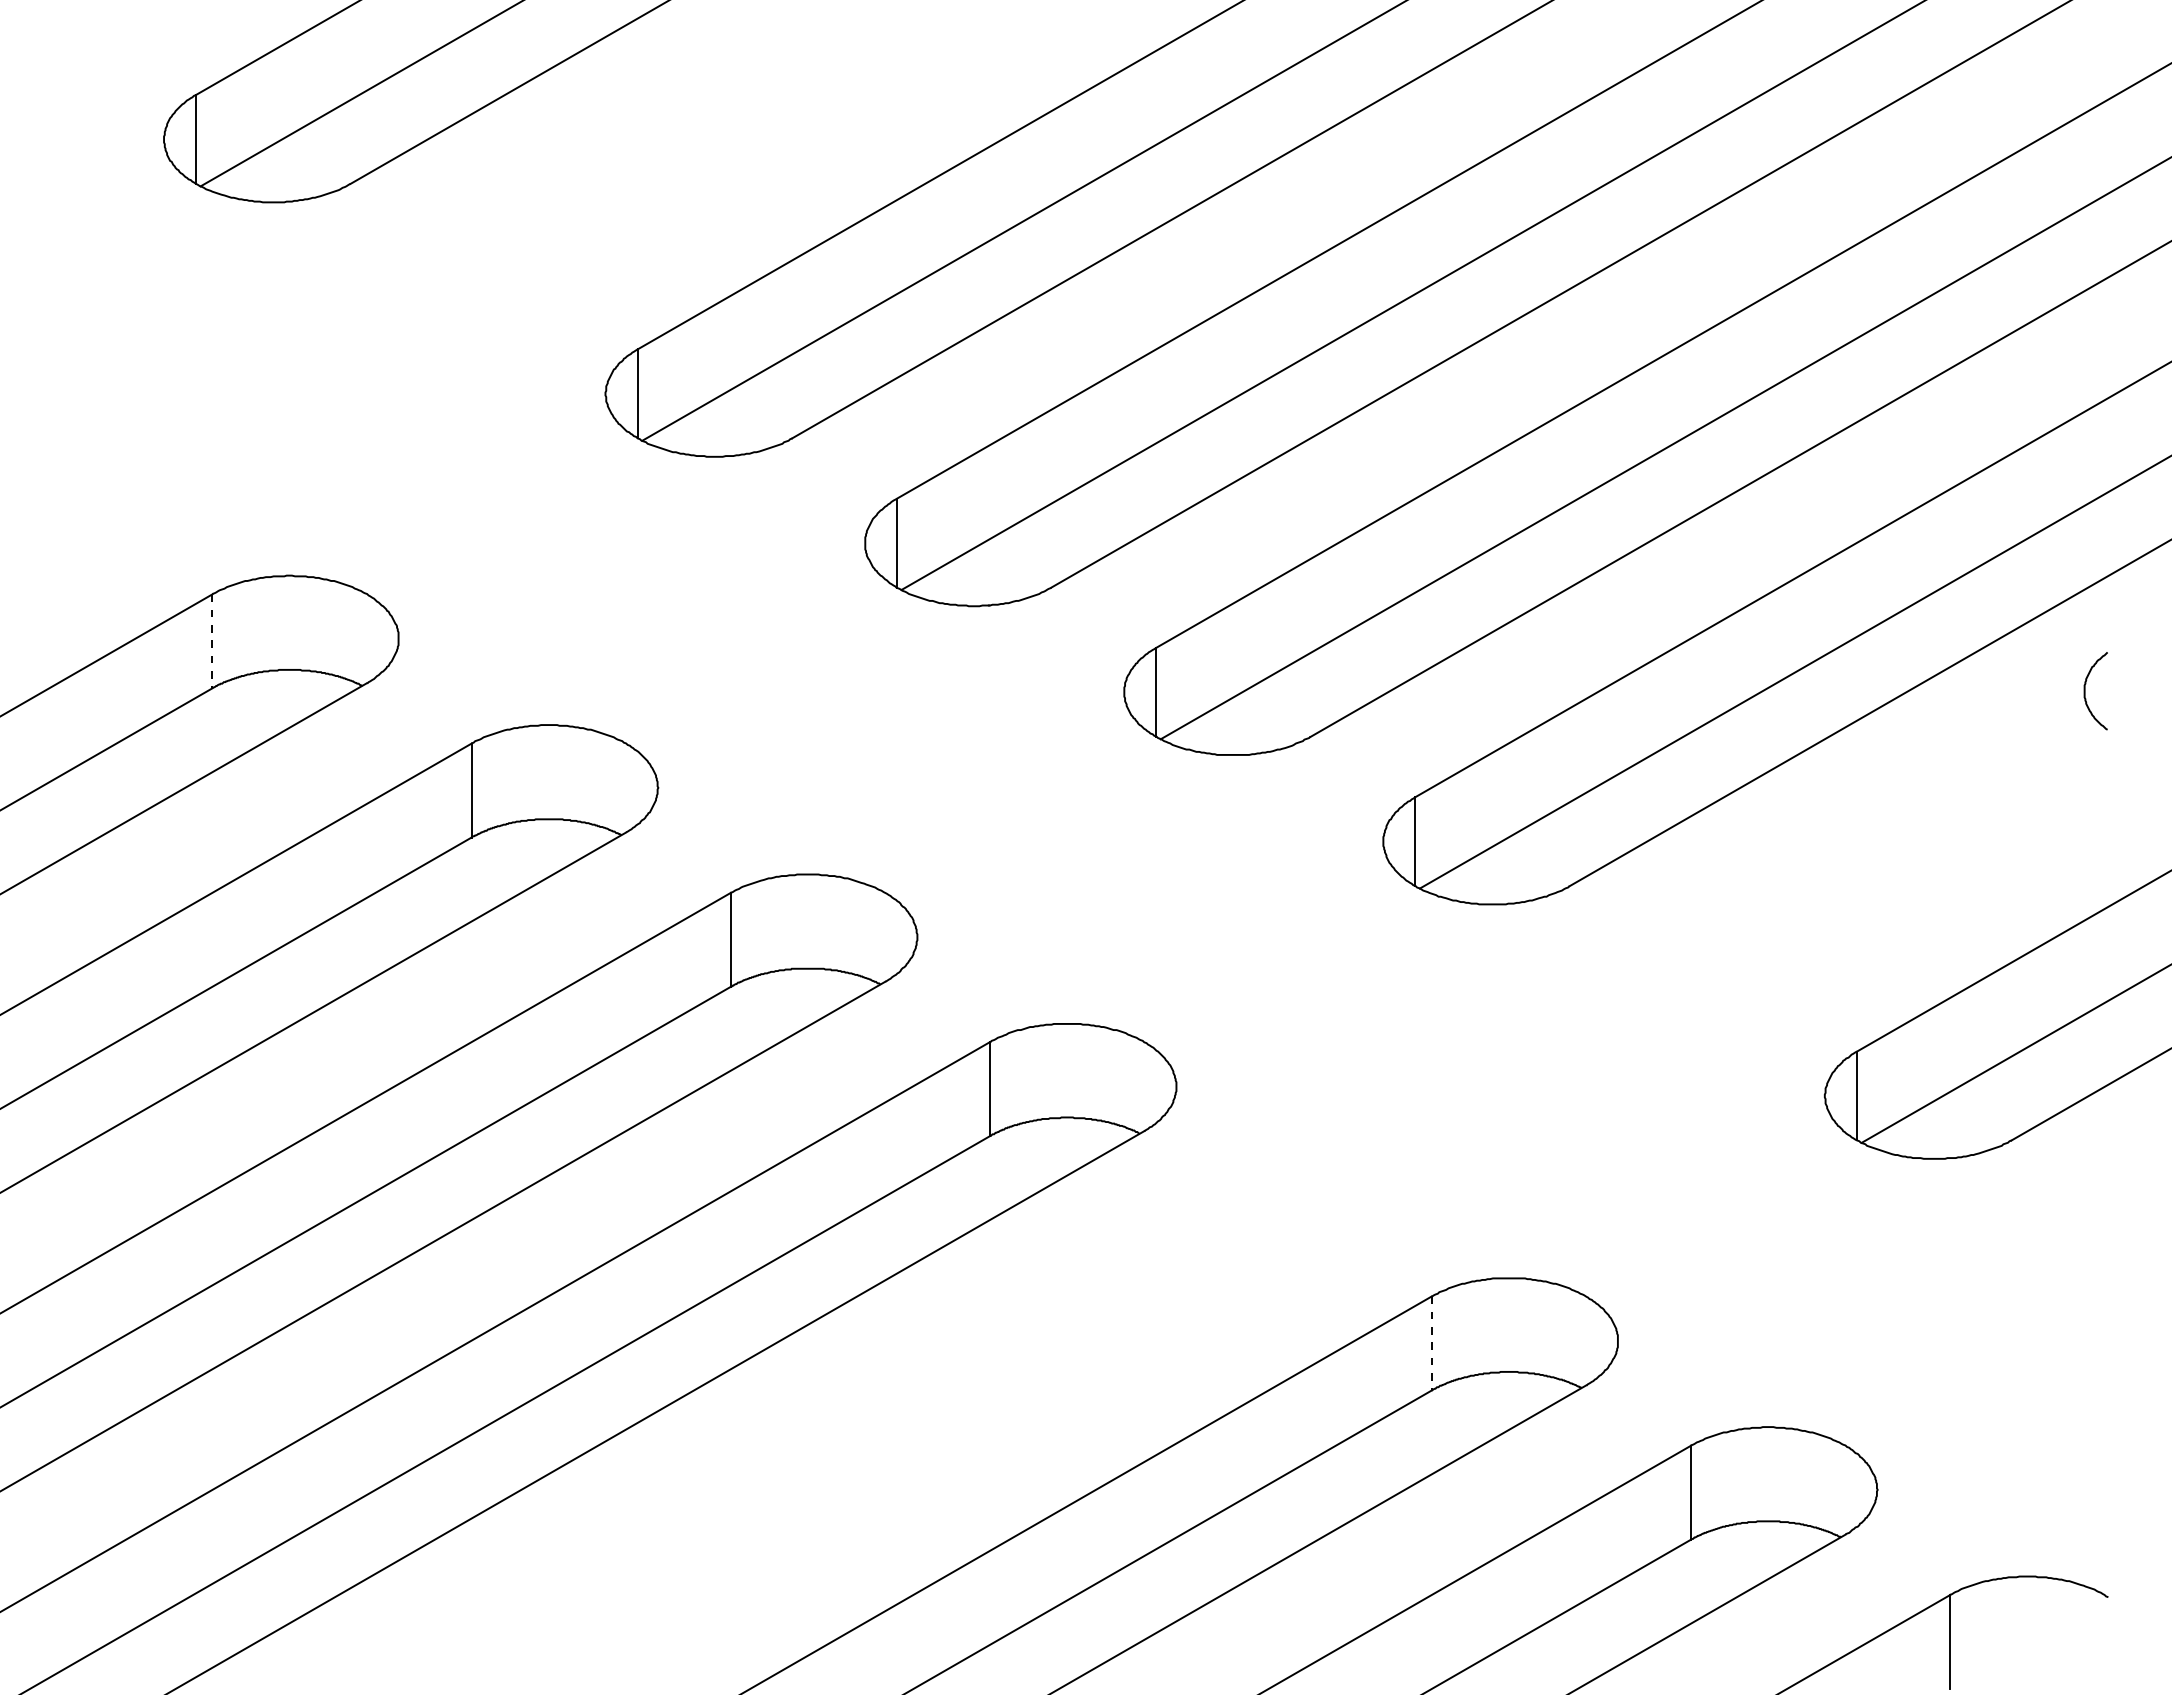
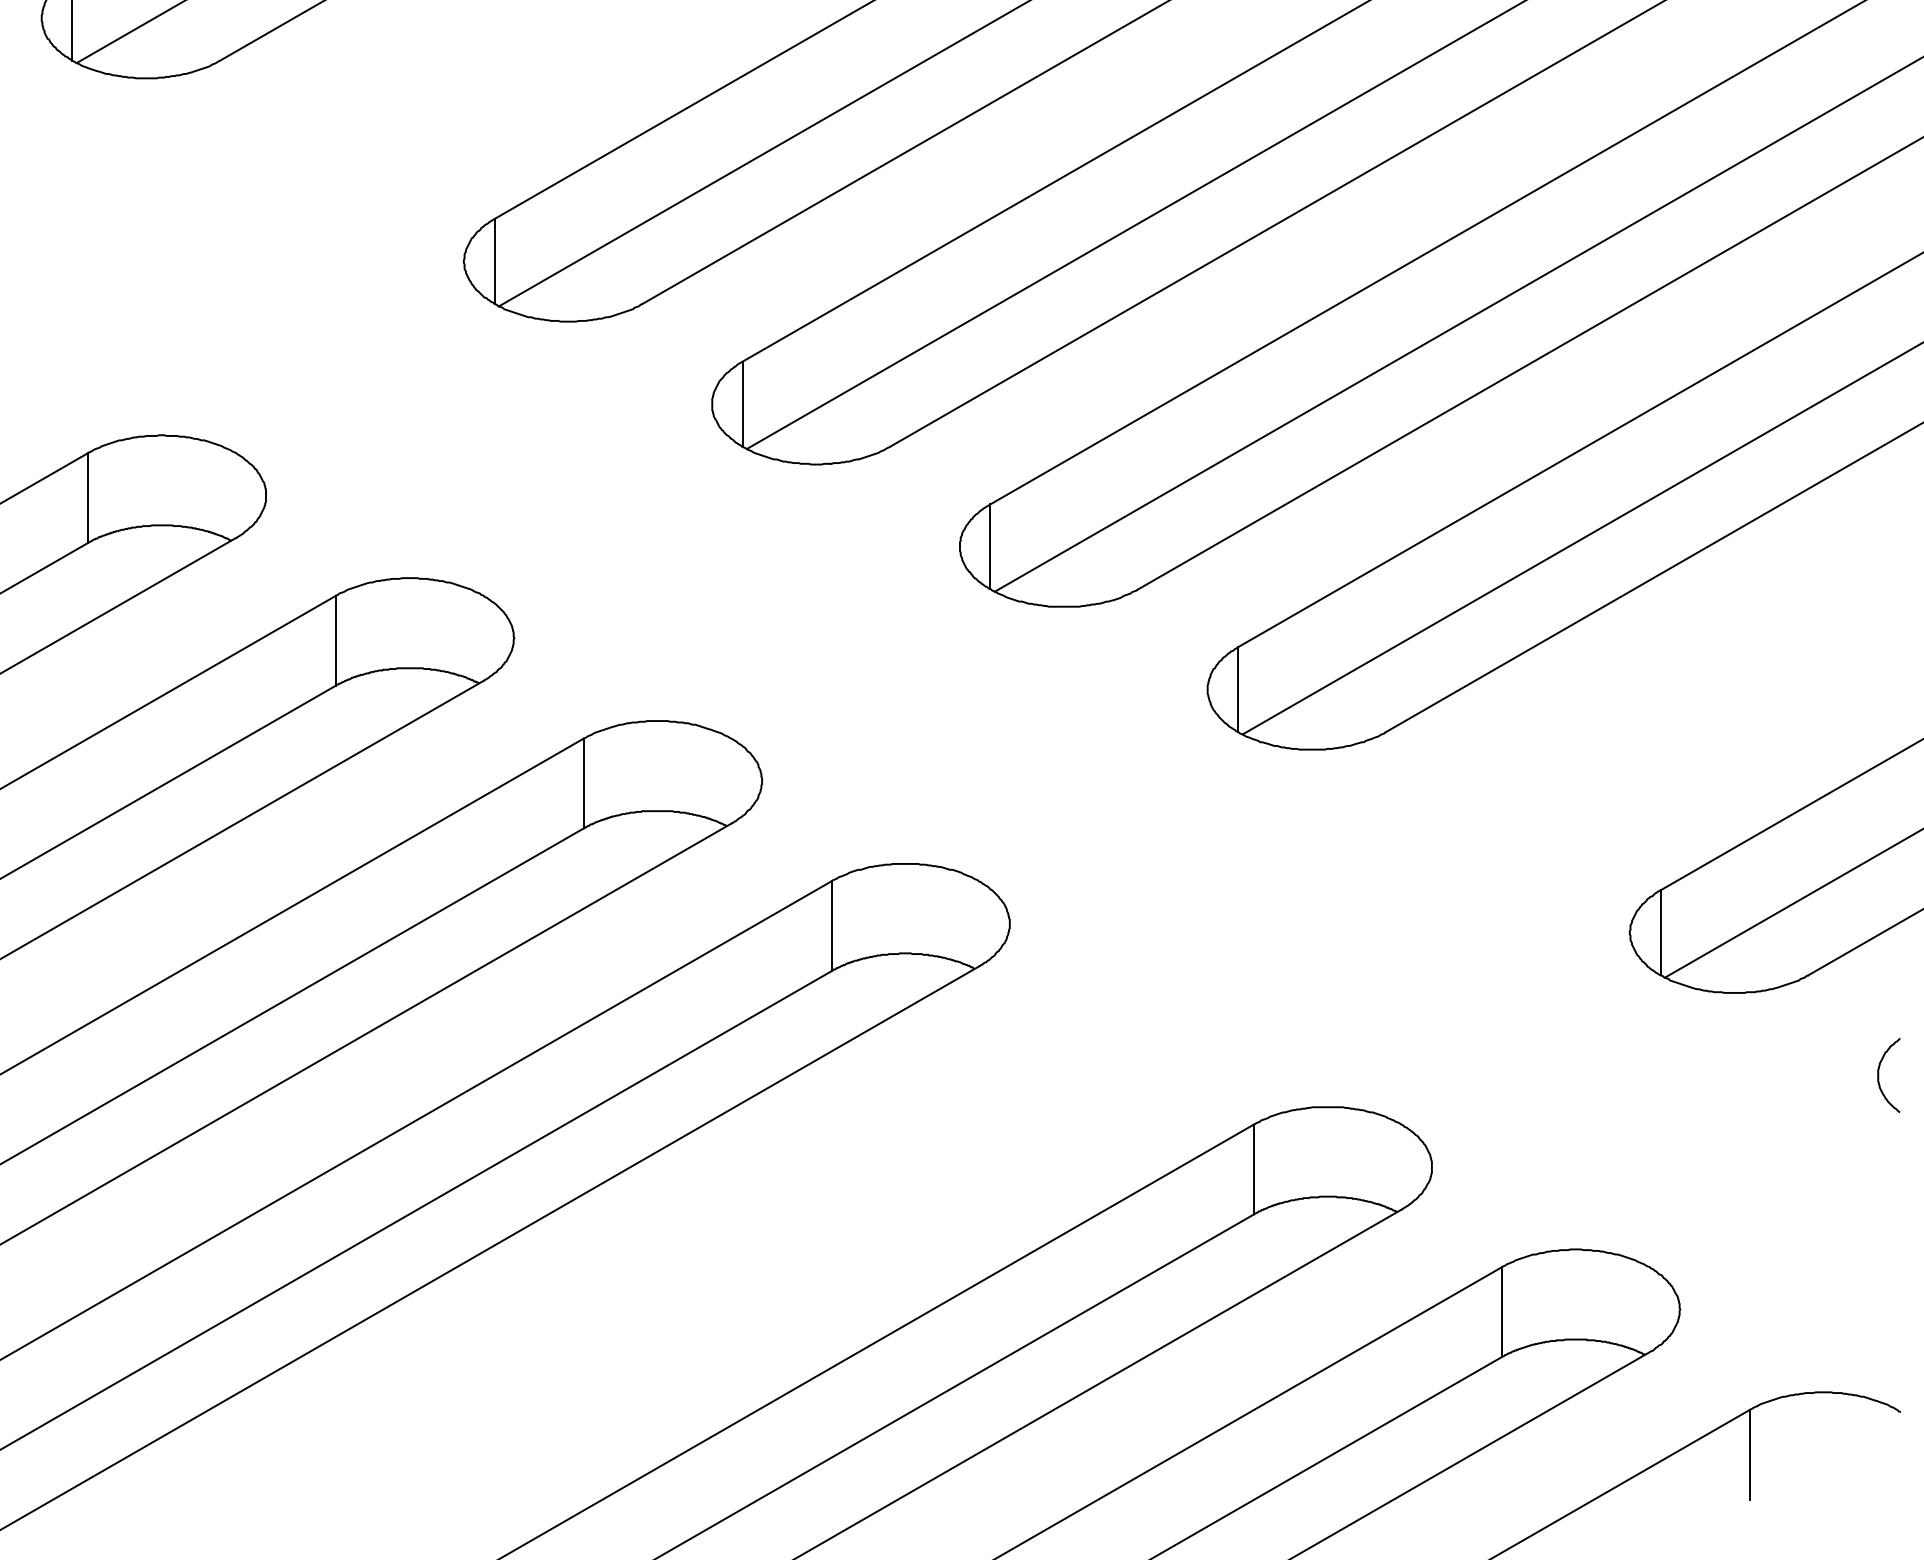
line: (212, 641) -> (88, 498), dashed -> solid
curve: (2085, 691) -> (1879, 1075), moved
line: (1431, 1344) -> (1253, 1170), dashed -> solid

